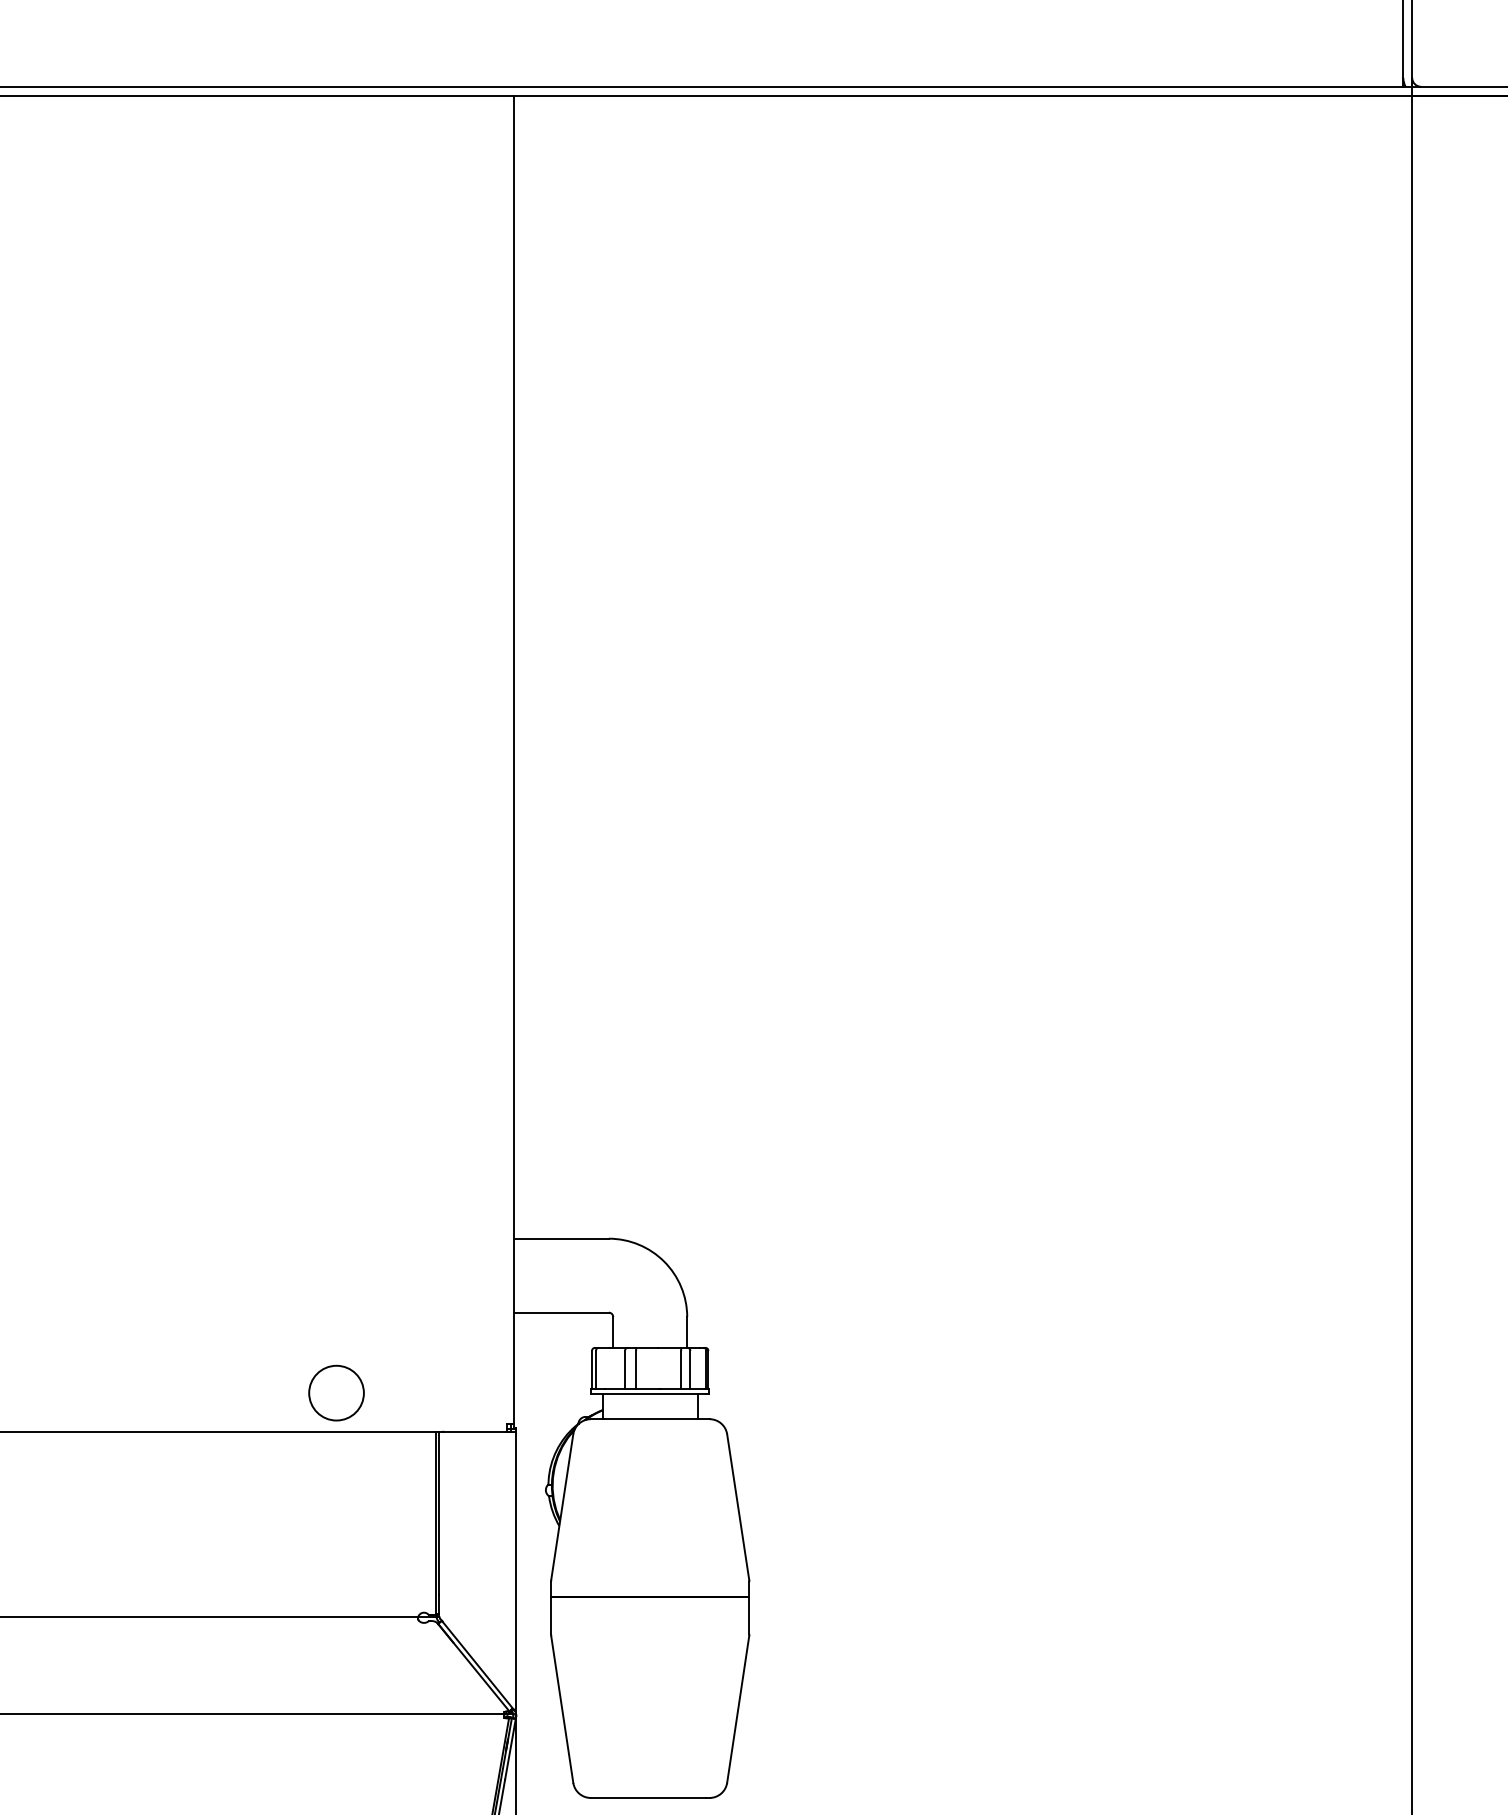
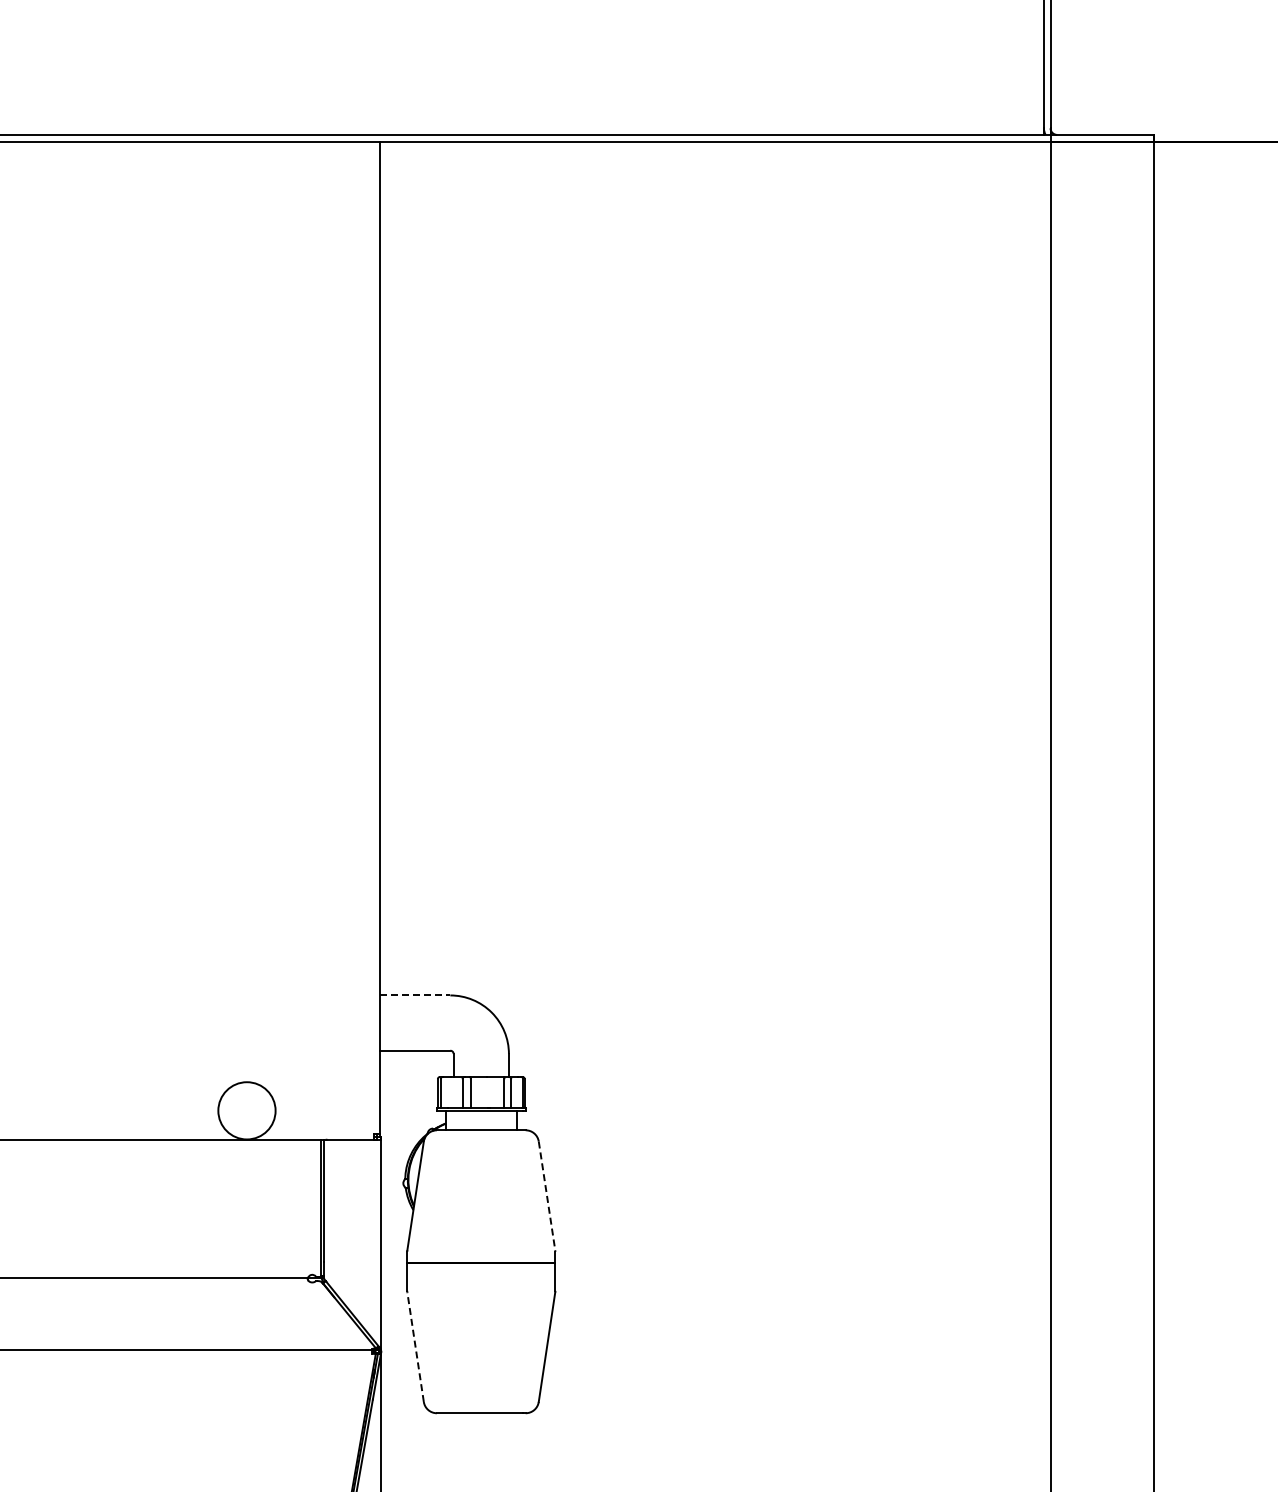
line: (562, 1238) -> (415, 995), solid -> dashed
circle: (335, 1392) -> (246, 1110), size x1.4
line: (738, 1506) -> (547, 1195), solid -> dashed
line: (562, 1708) -> (415, 1346), solid -> dashed

